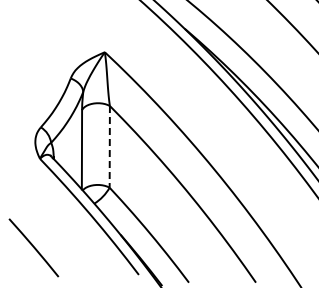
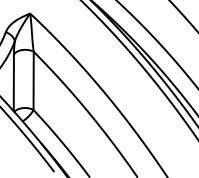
line: (109, 146) -> (33, 80), dashed -> solid

